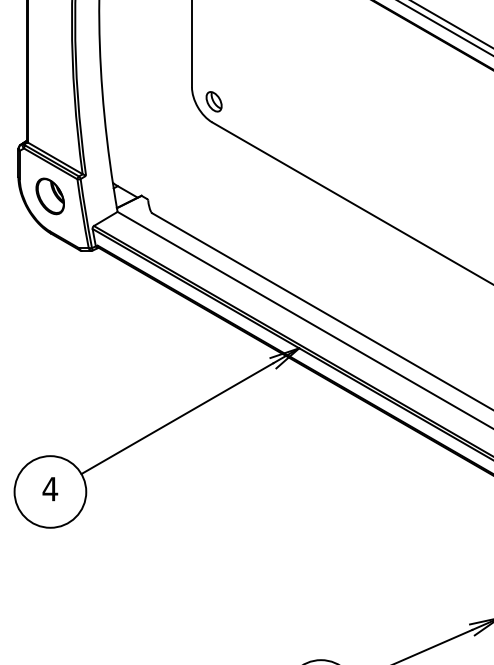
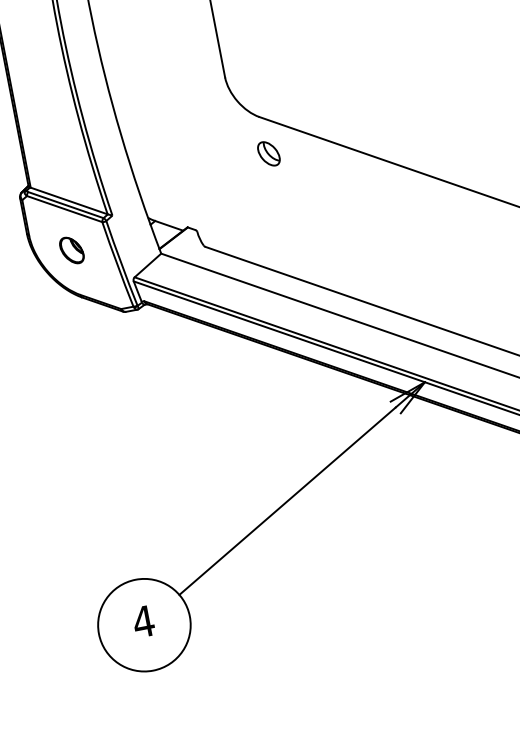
part: (213, 101) -> (268, 153), moved
part: (49, 196) -> (71, 250), size x0.6

